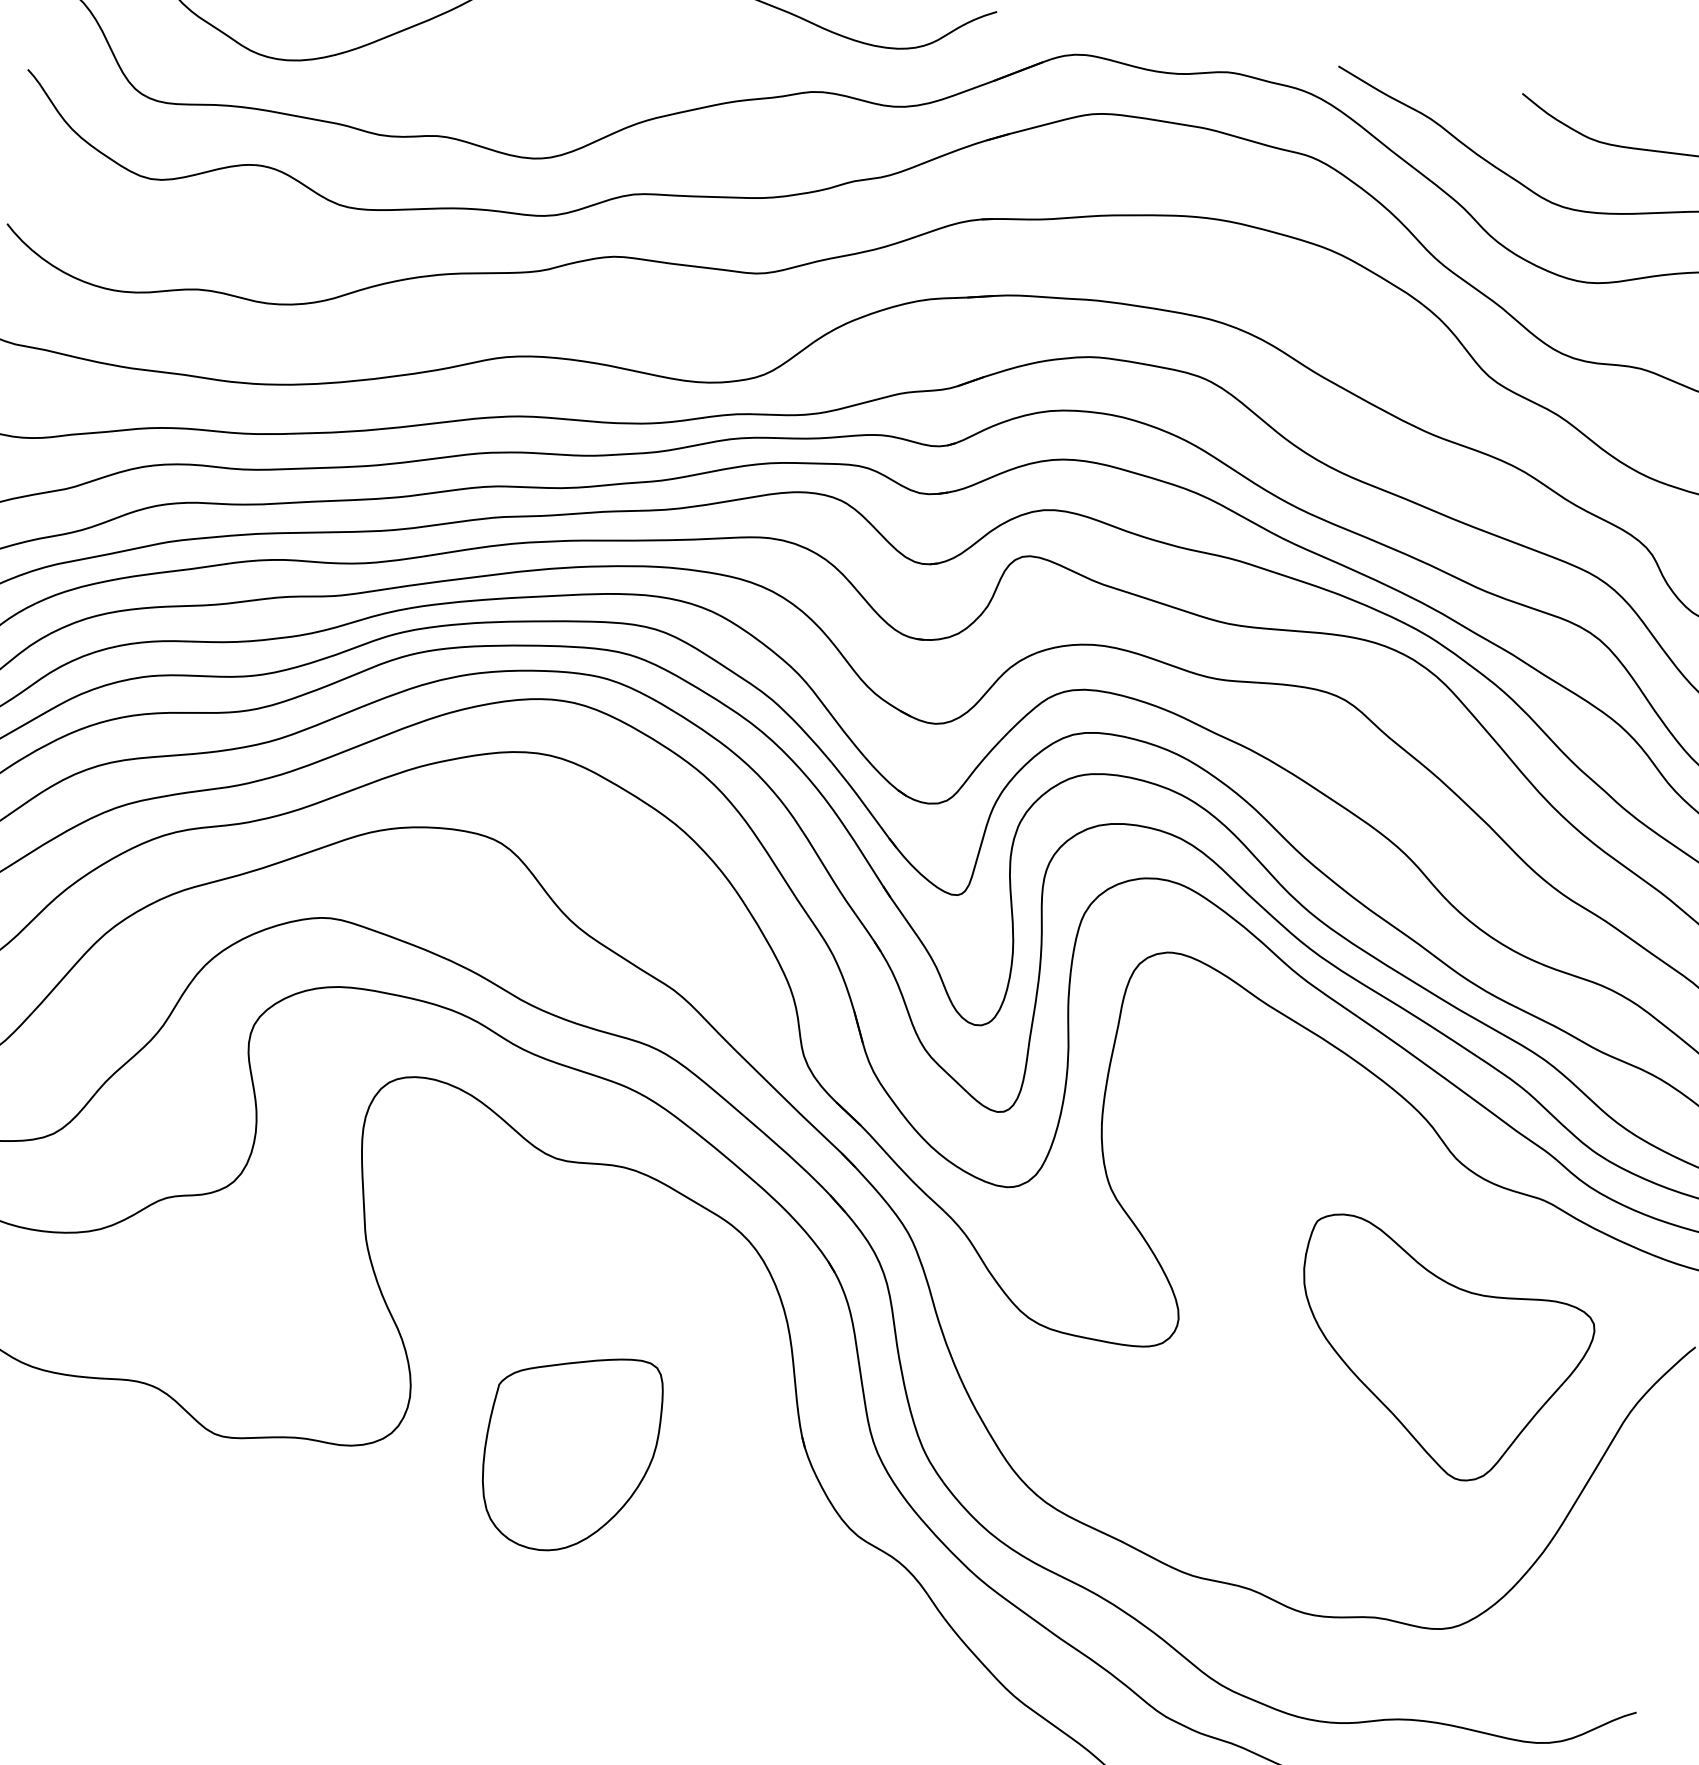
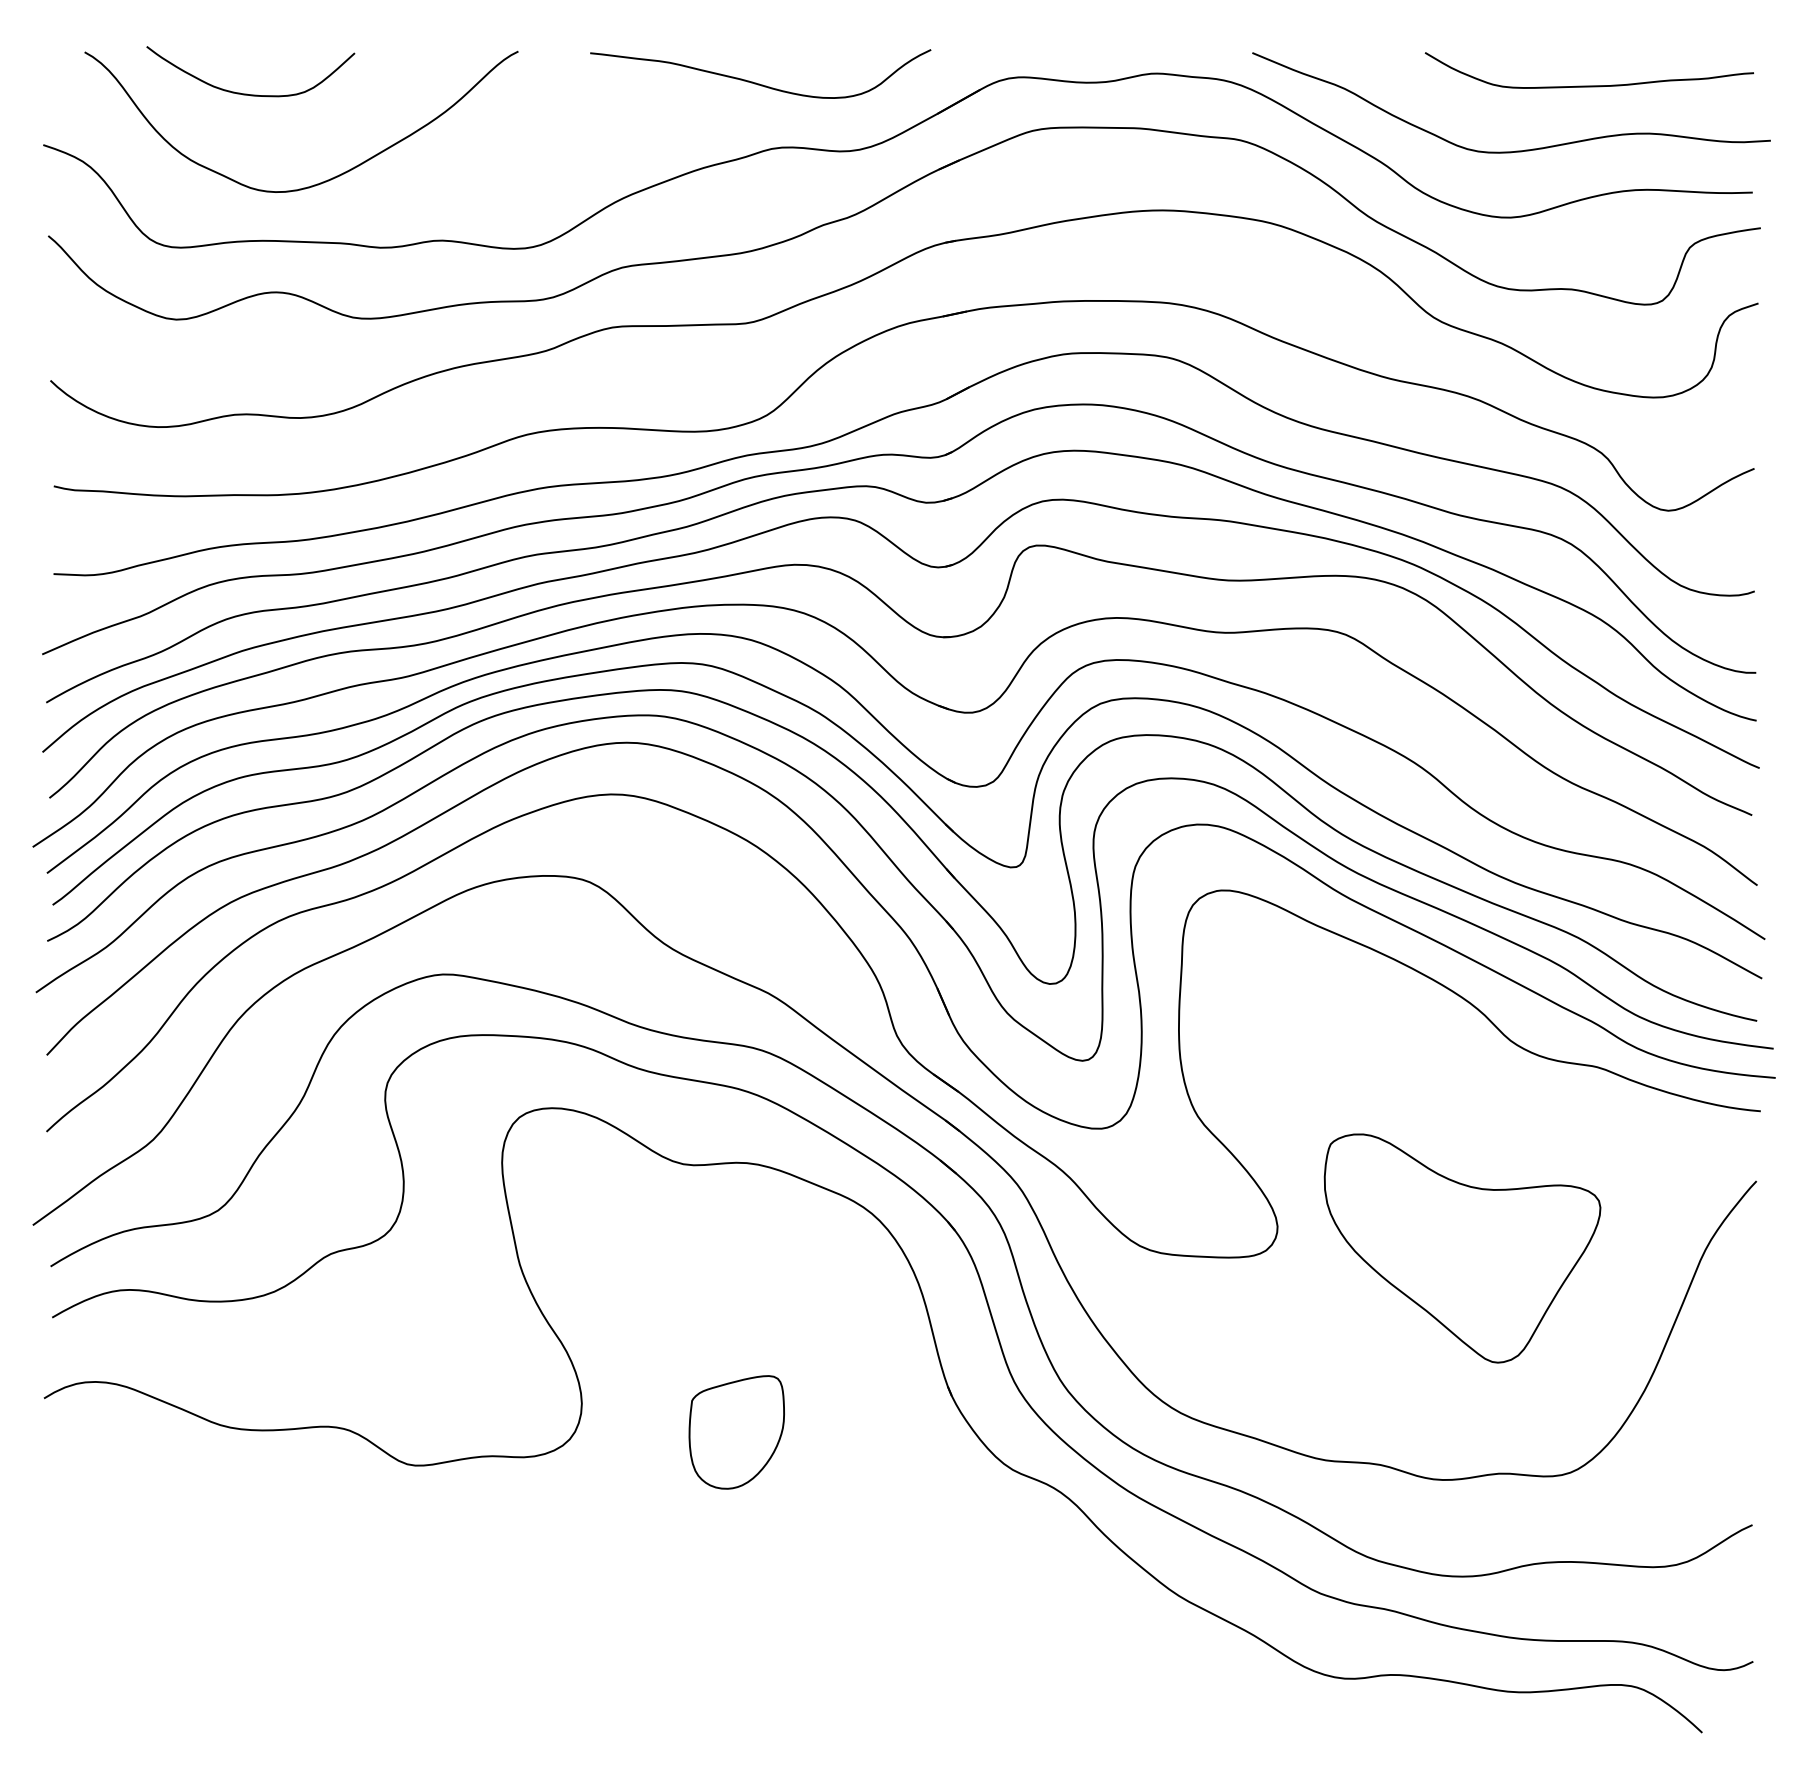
part: (1441, 1353) -> (1462, 1248), moved
part: (569, 1452) -> (736, 1432), size x0.6

